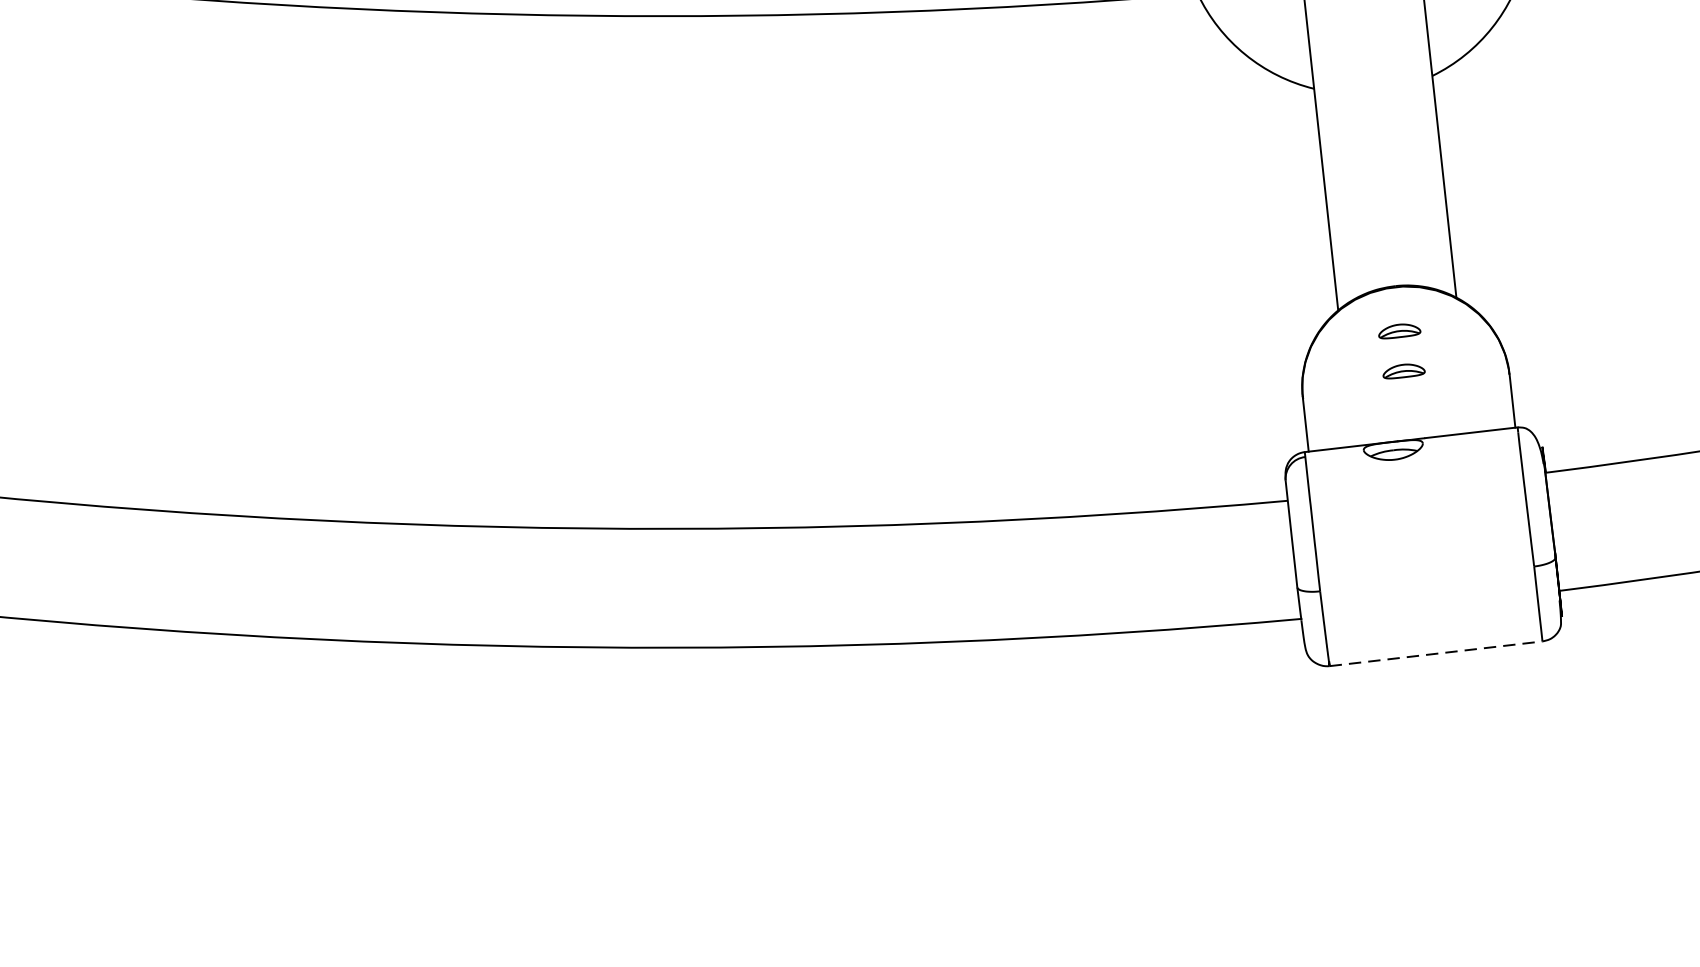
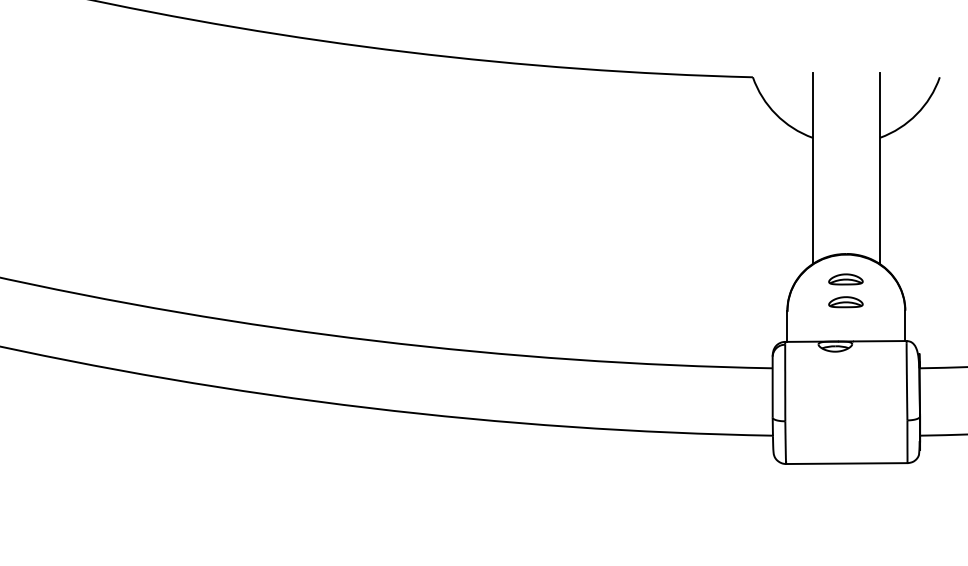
part: (1398, 331) -> (845, 279), size x1.43
part: (1403, 371) -> (845, 302), size x1.43
line: (1435, 653) -> (846, 463), dashed -> solid

